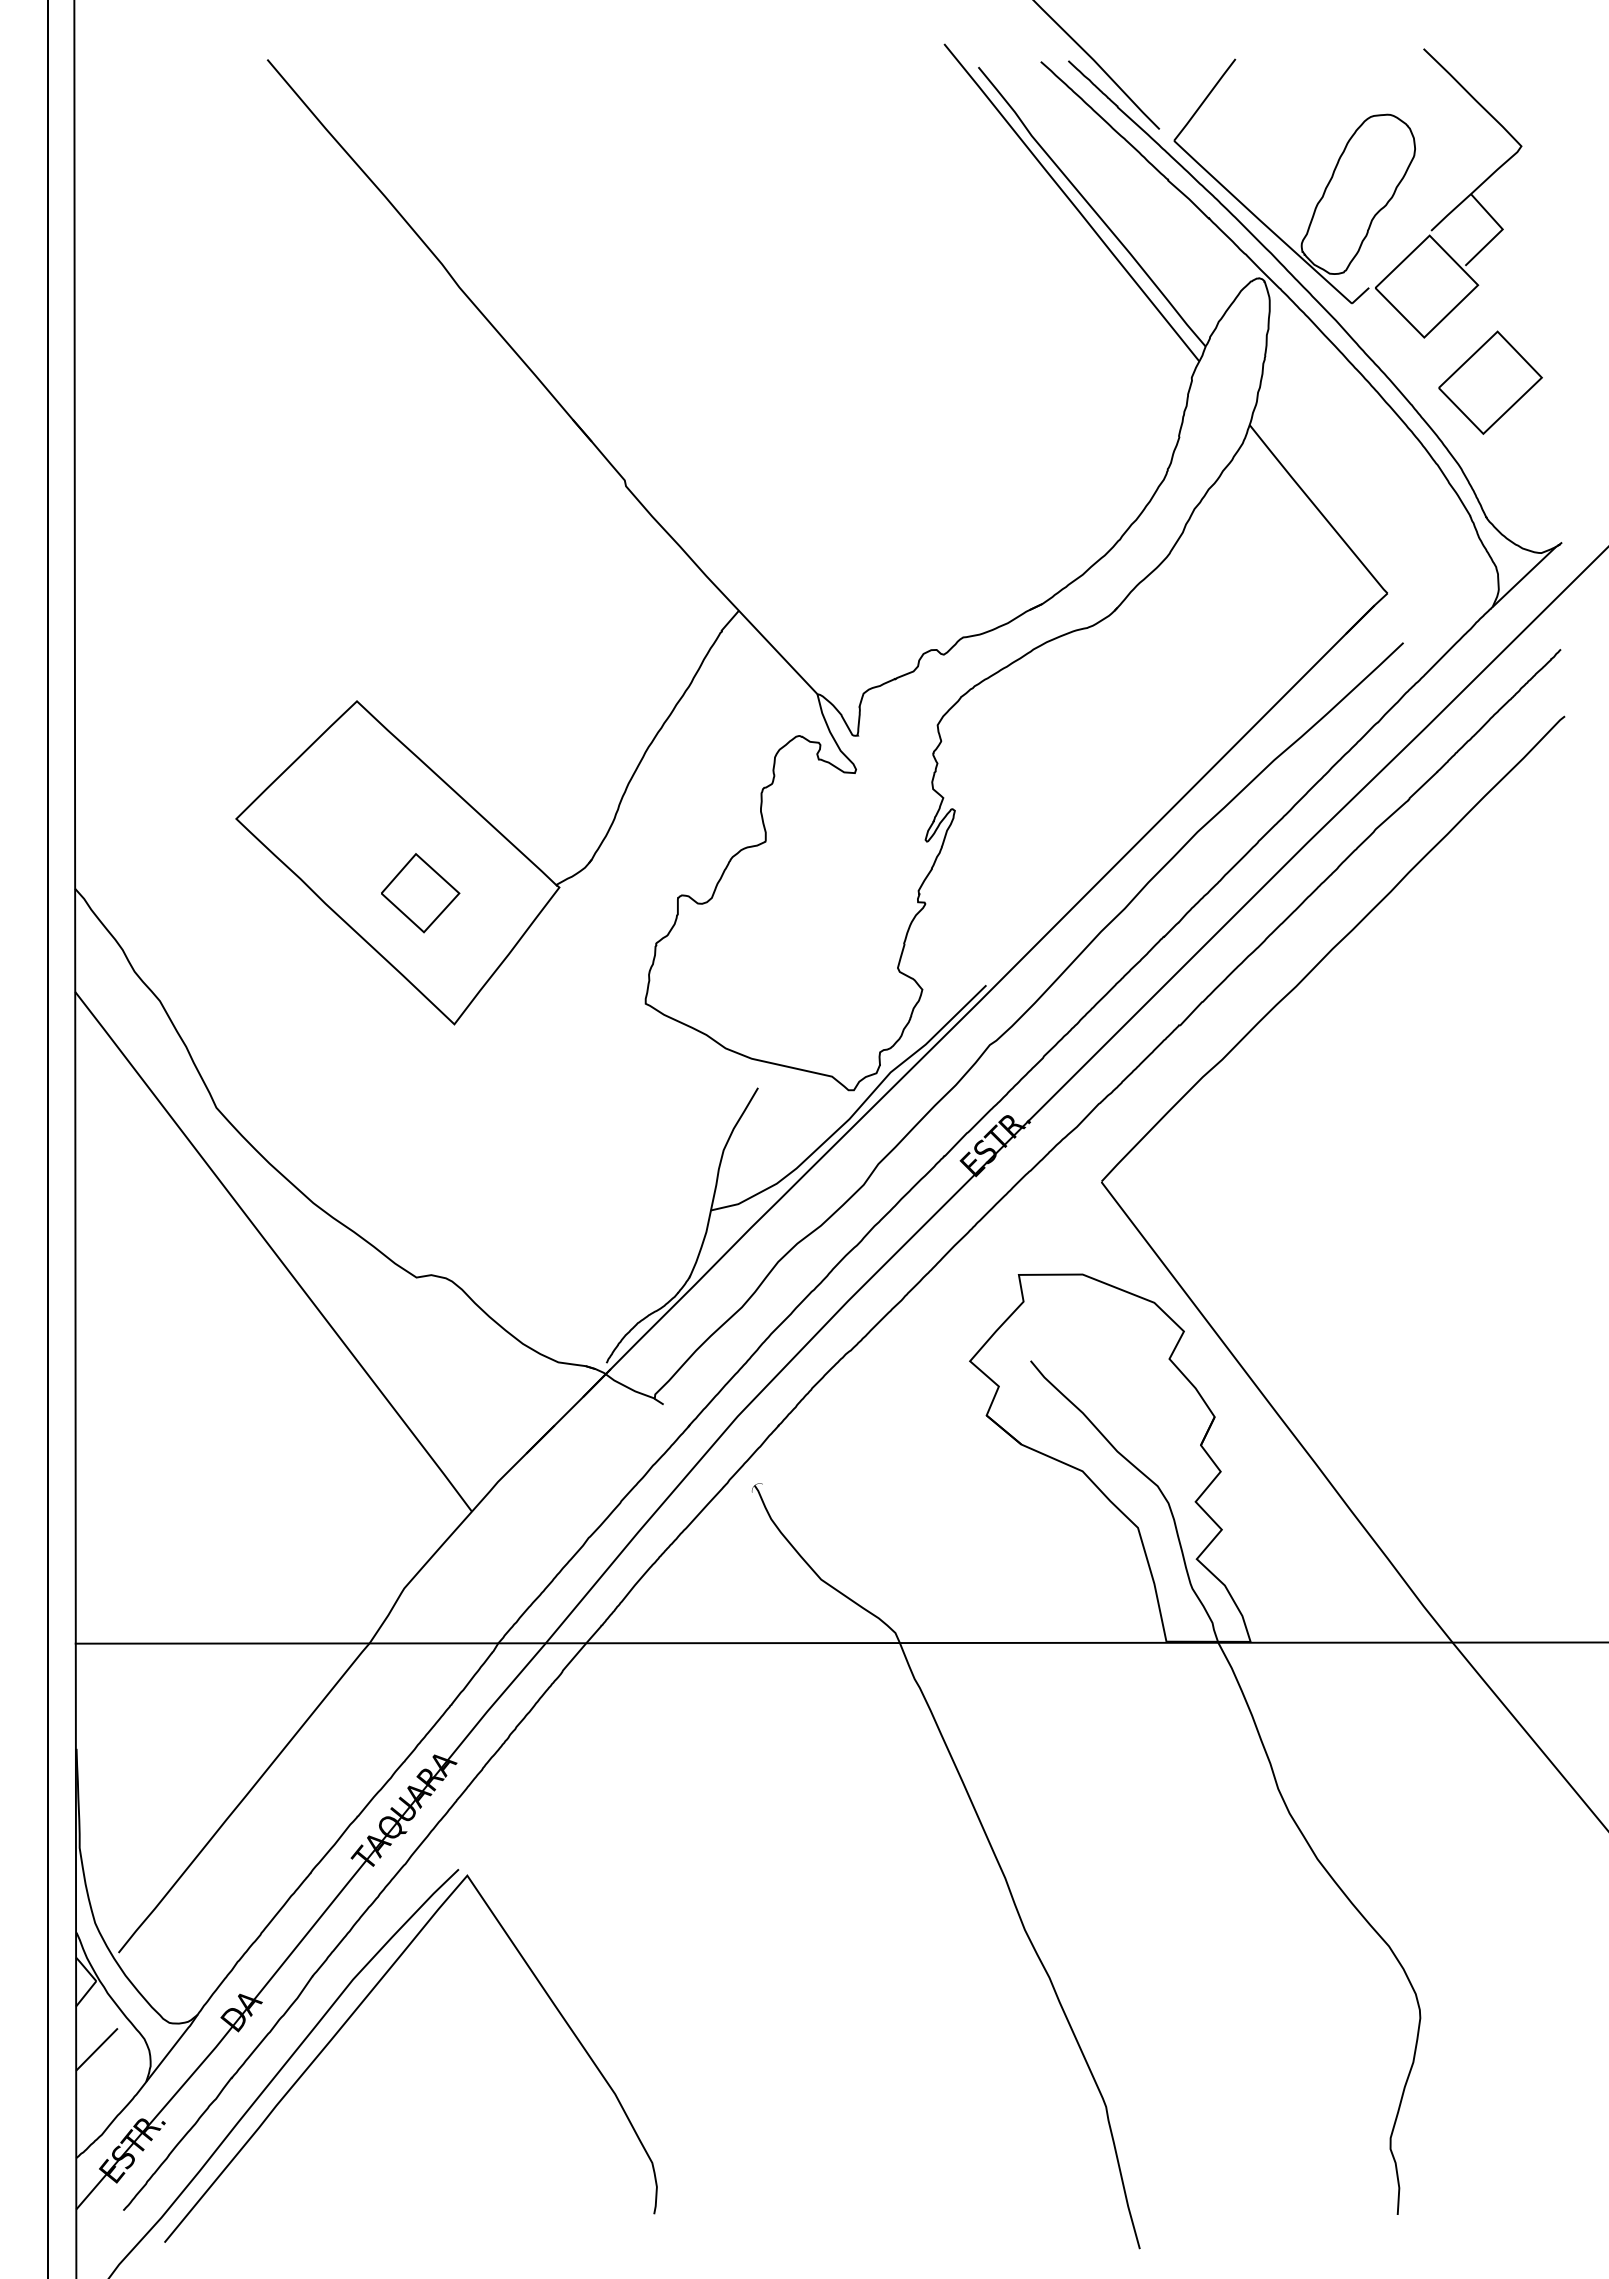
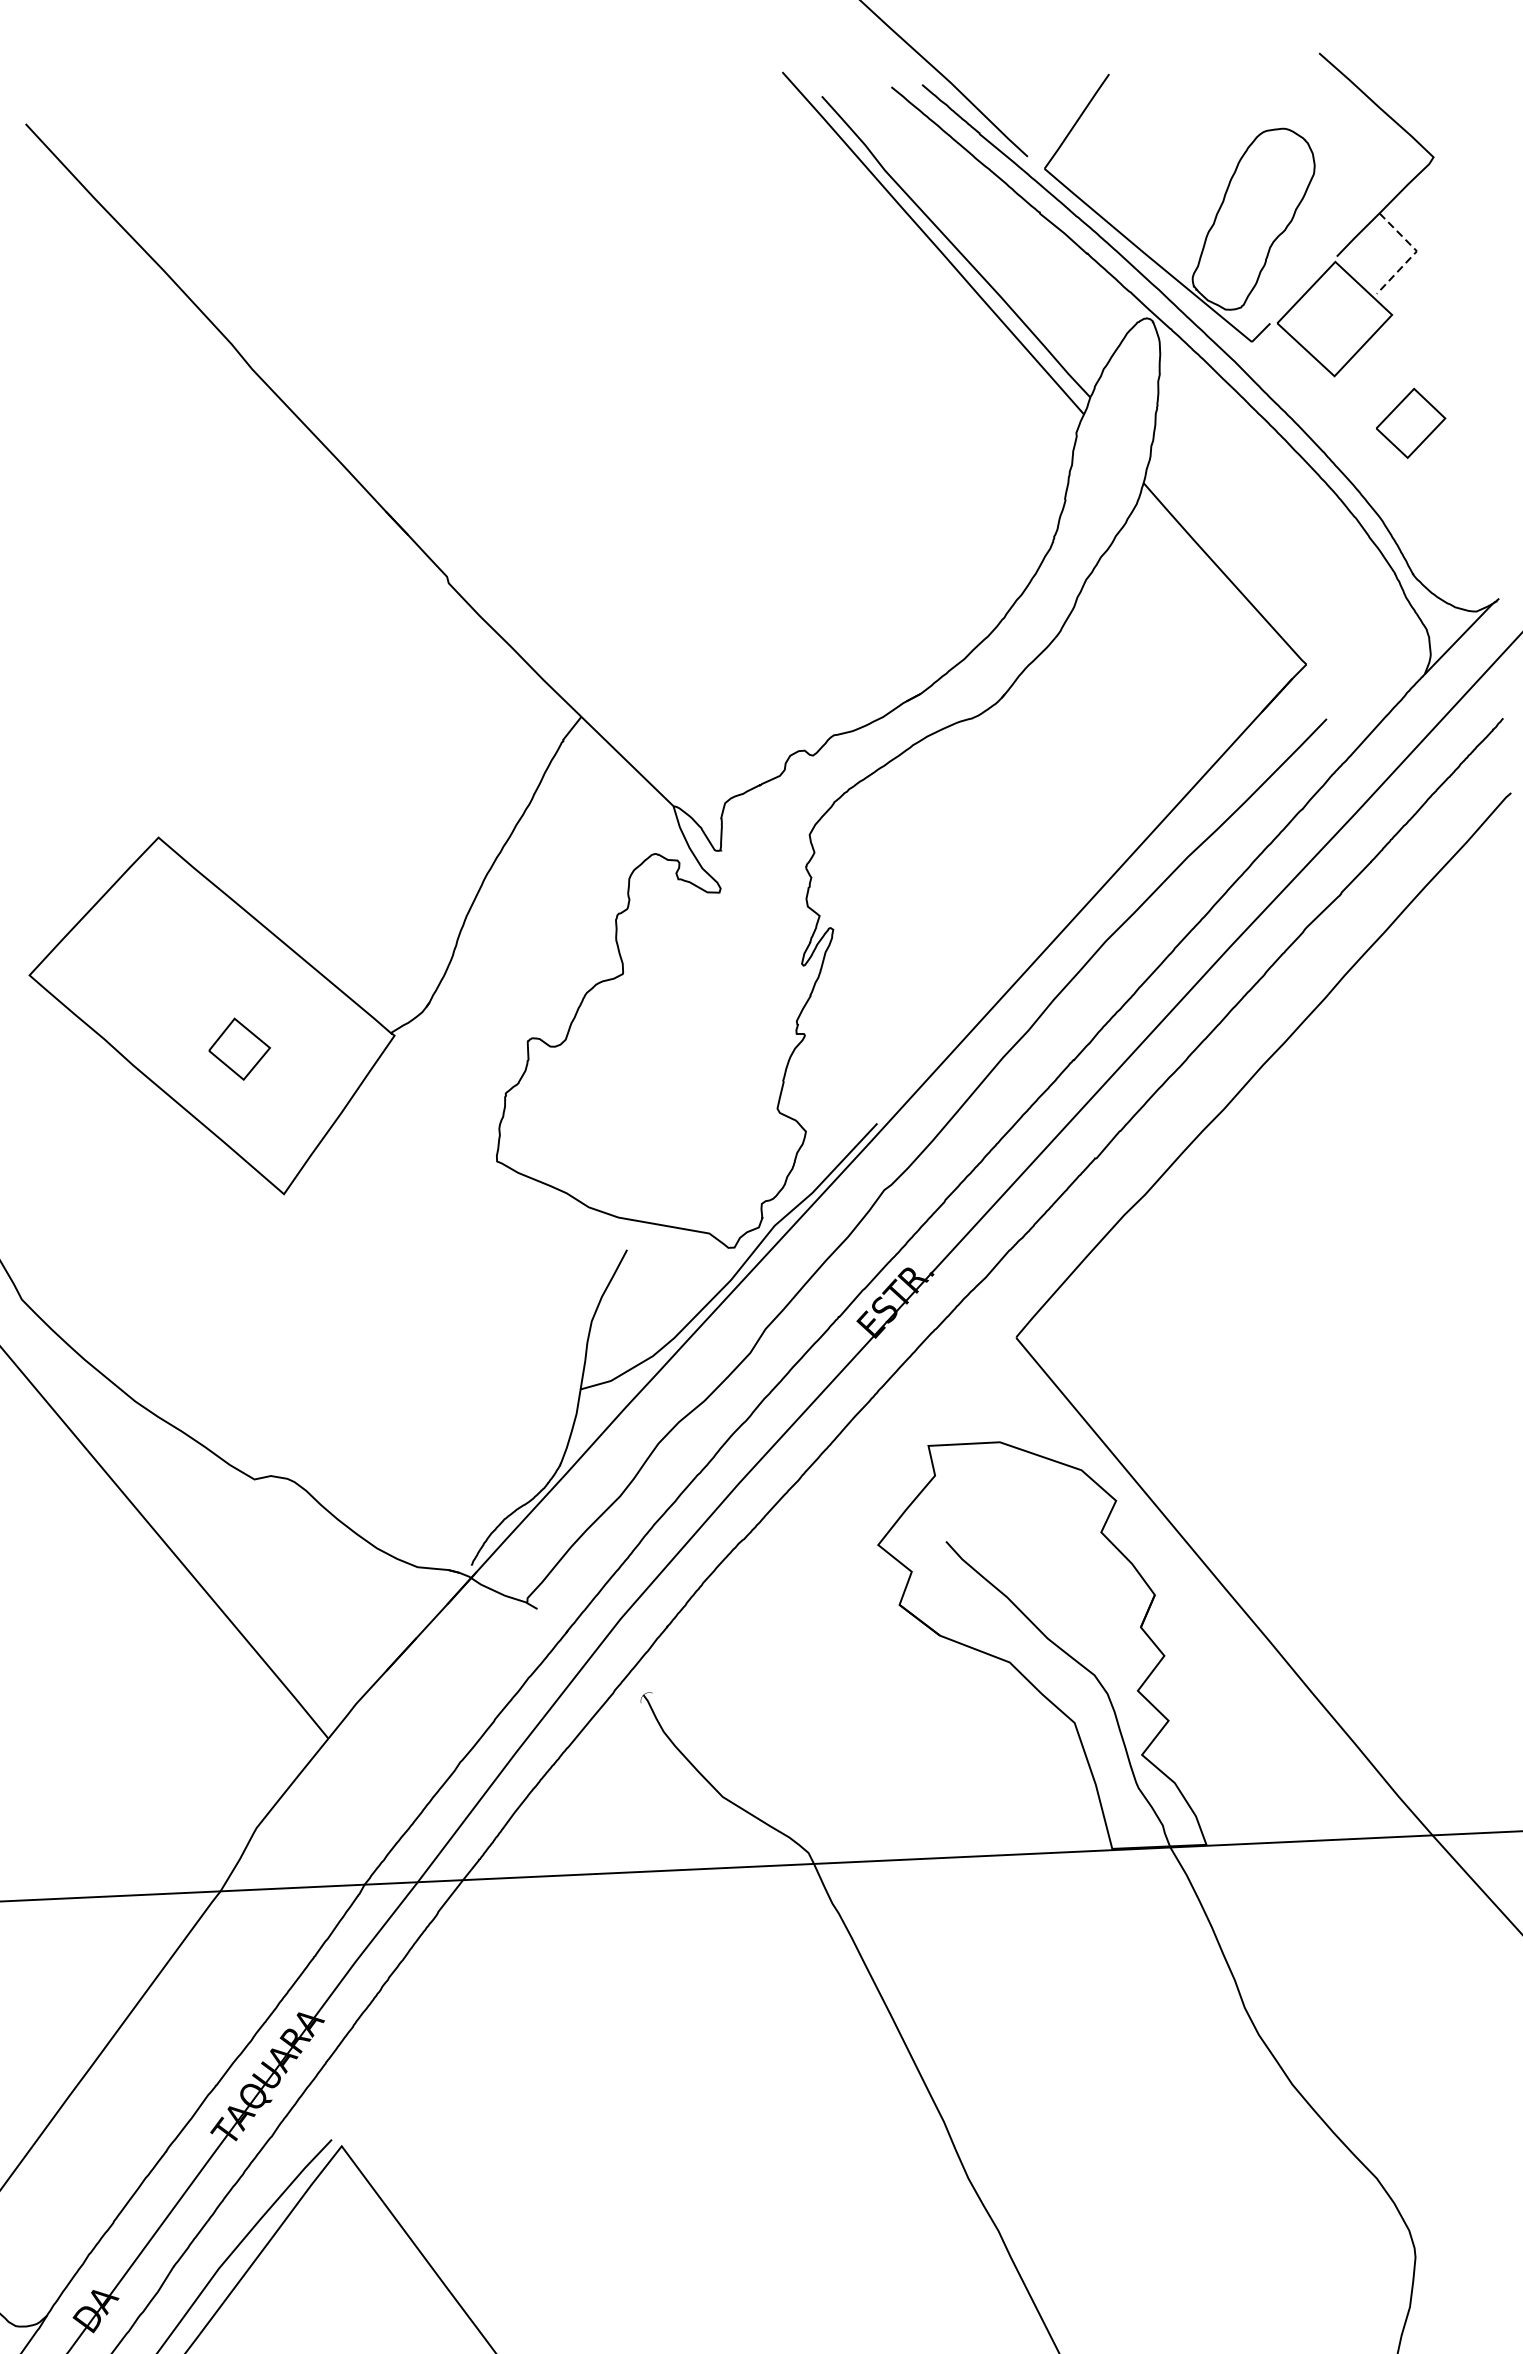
line: (1501, 230) -> (1415, 252), solid -> dashed
part: (1490, 382) -> (1410, 423), size x0.6
part: (420, 893) -> (239, 1049), size x0.7

